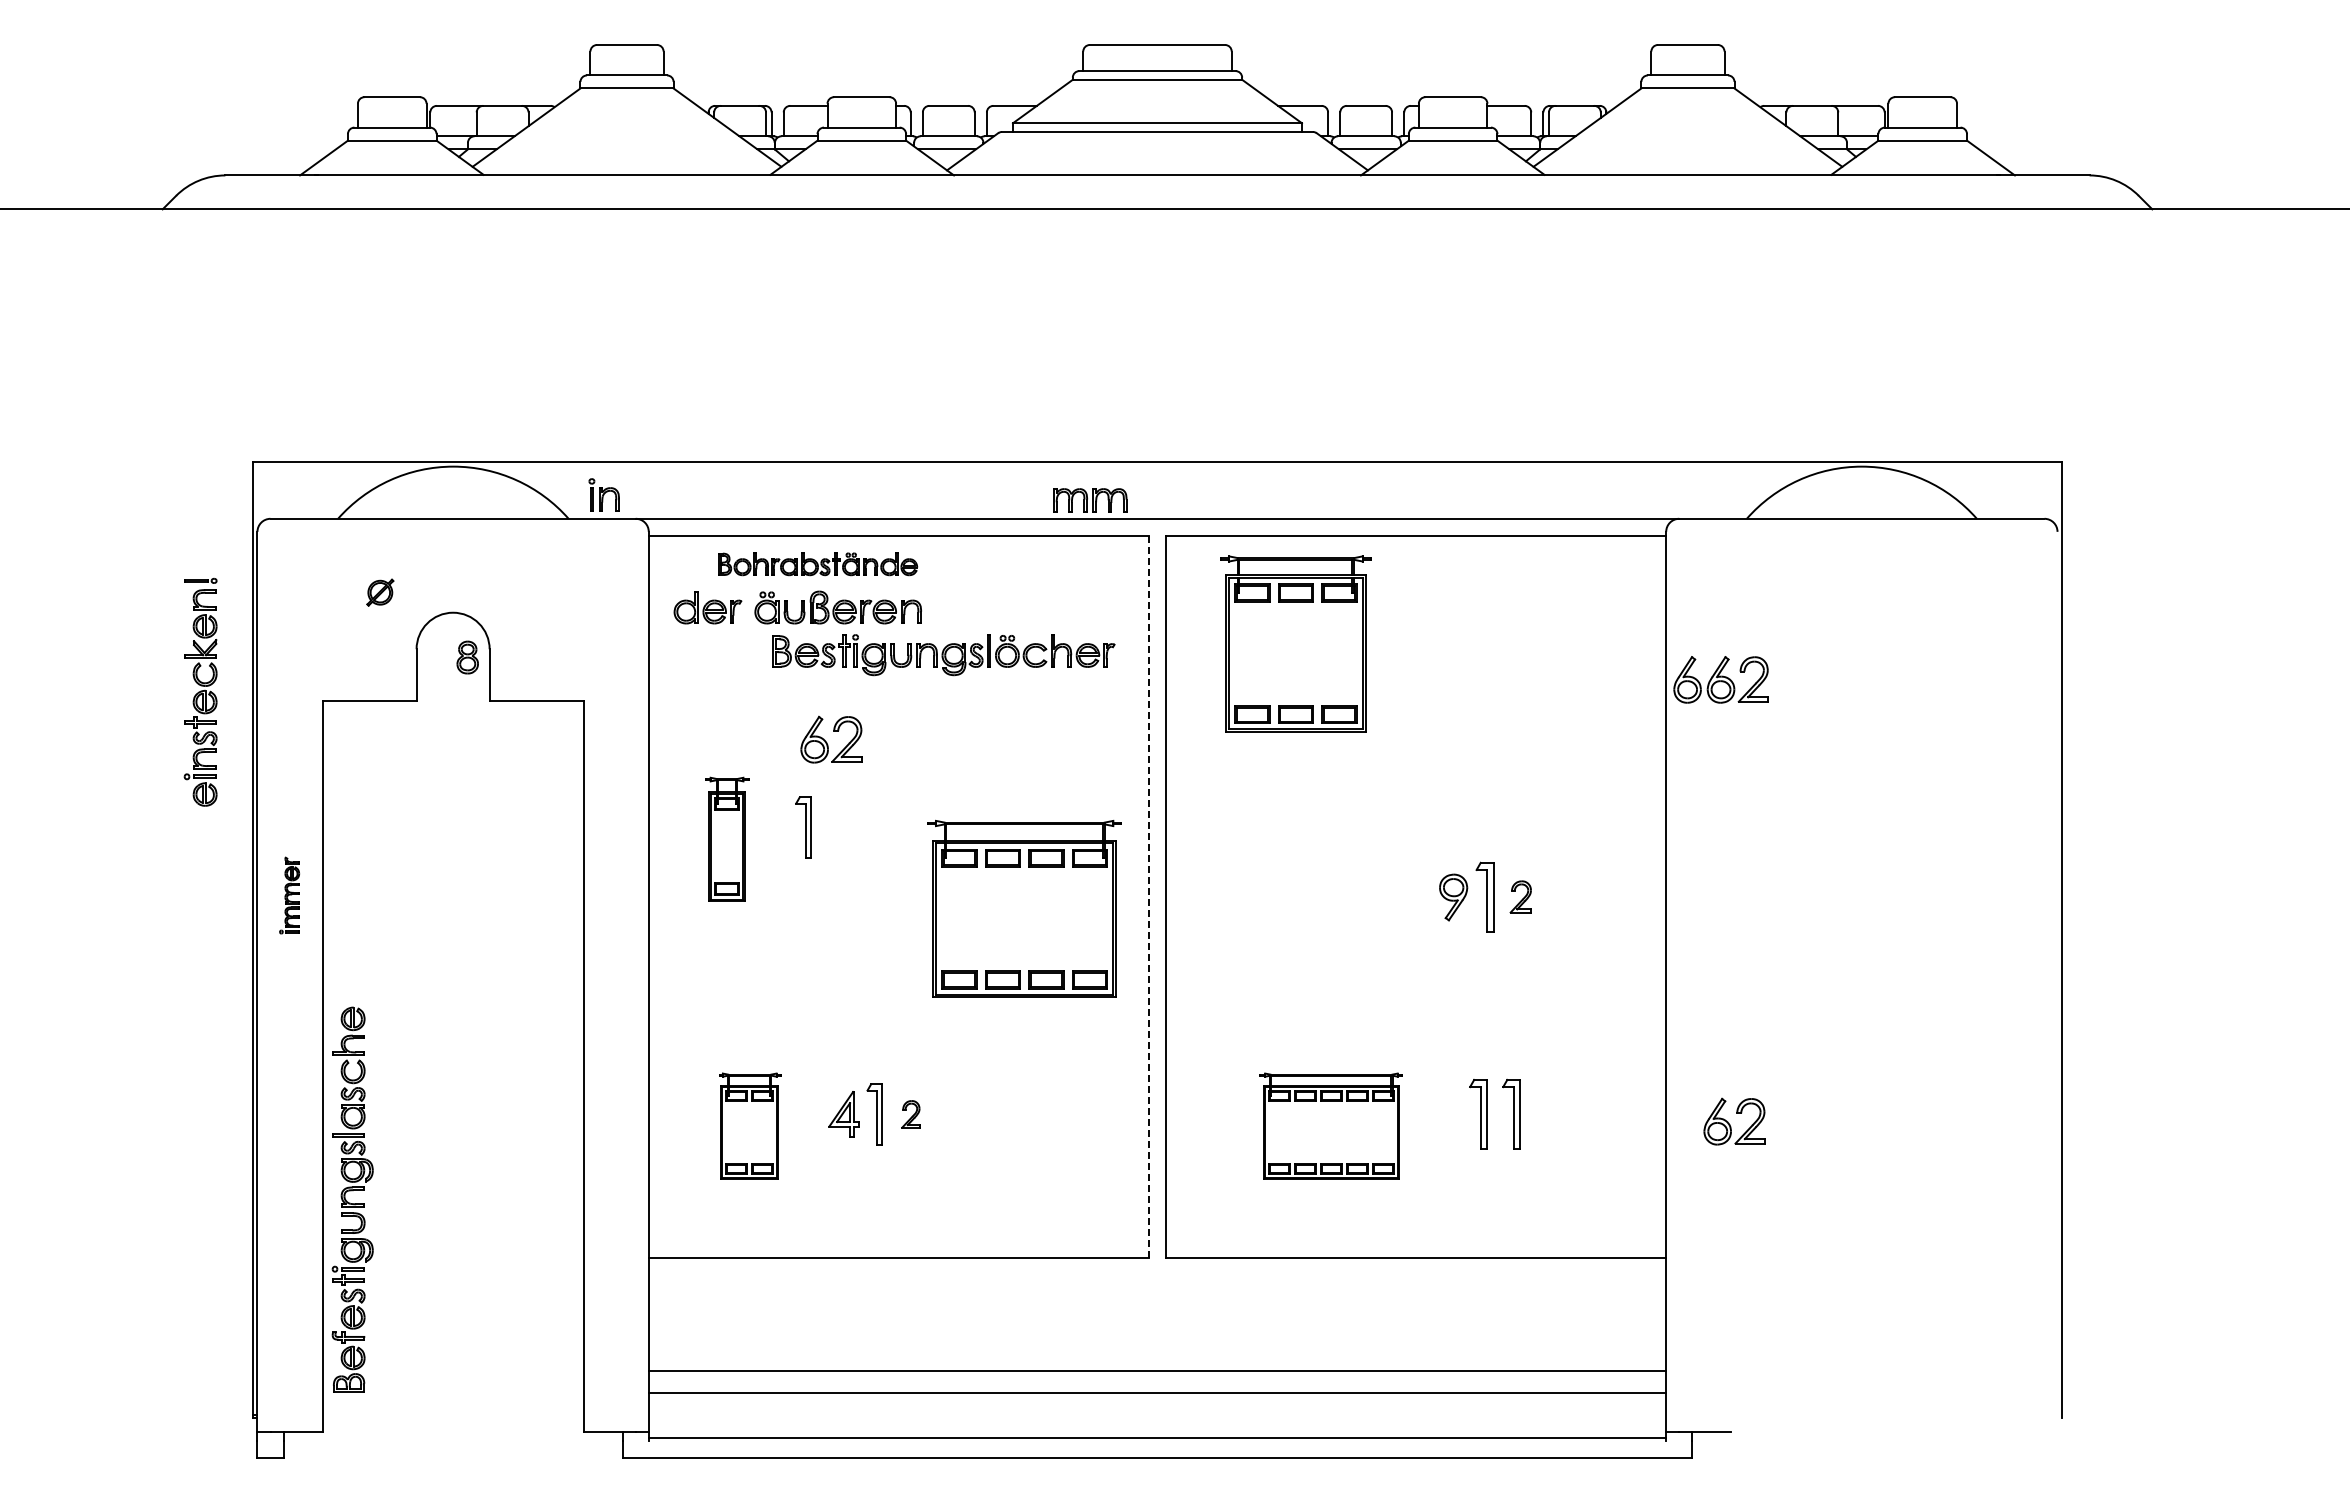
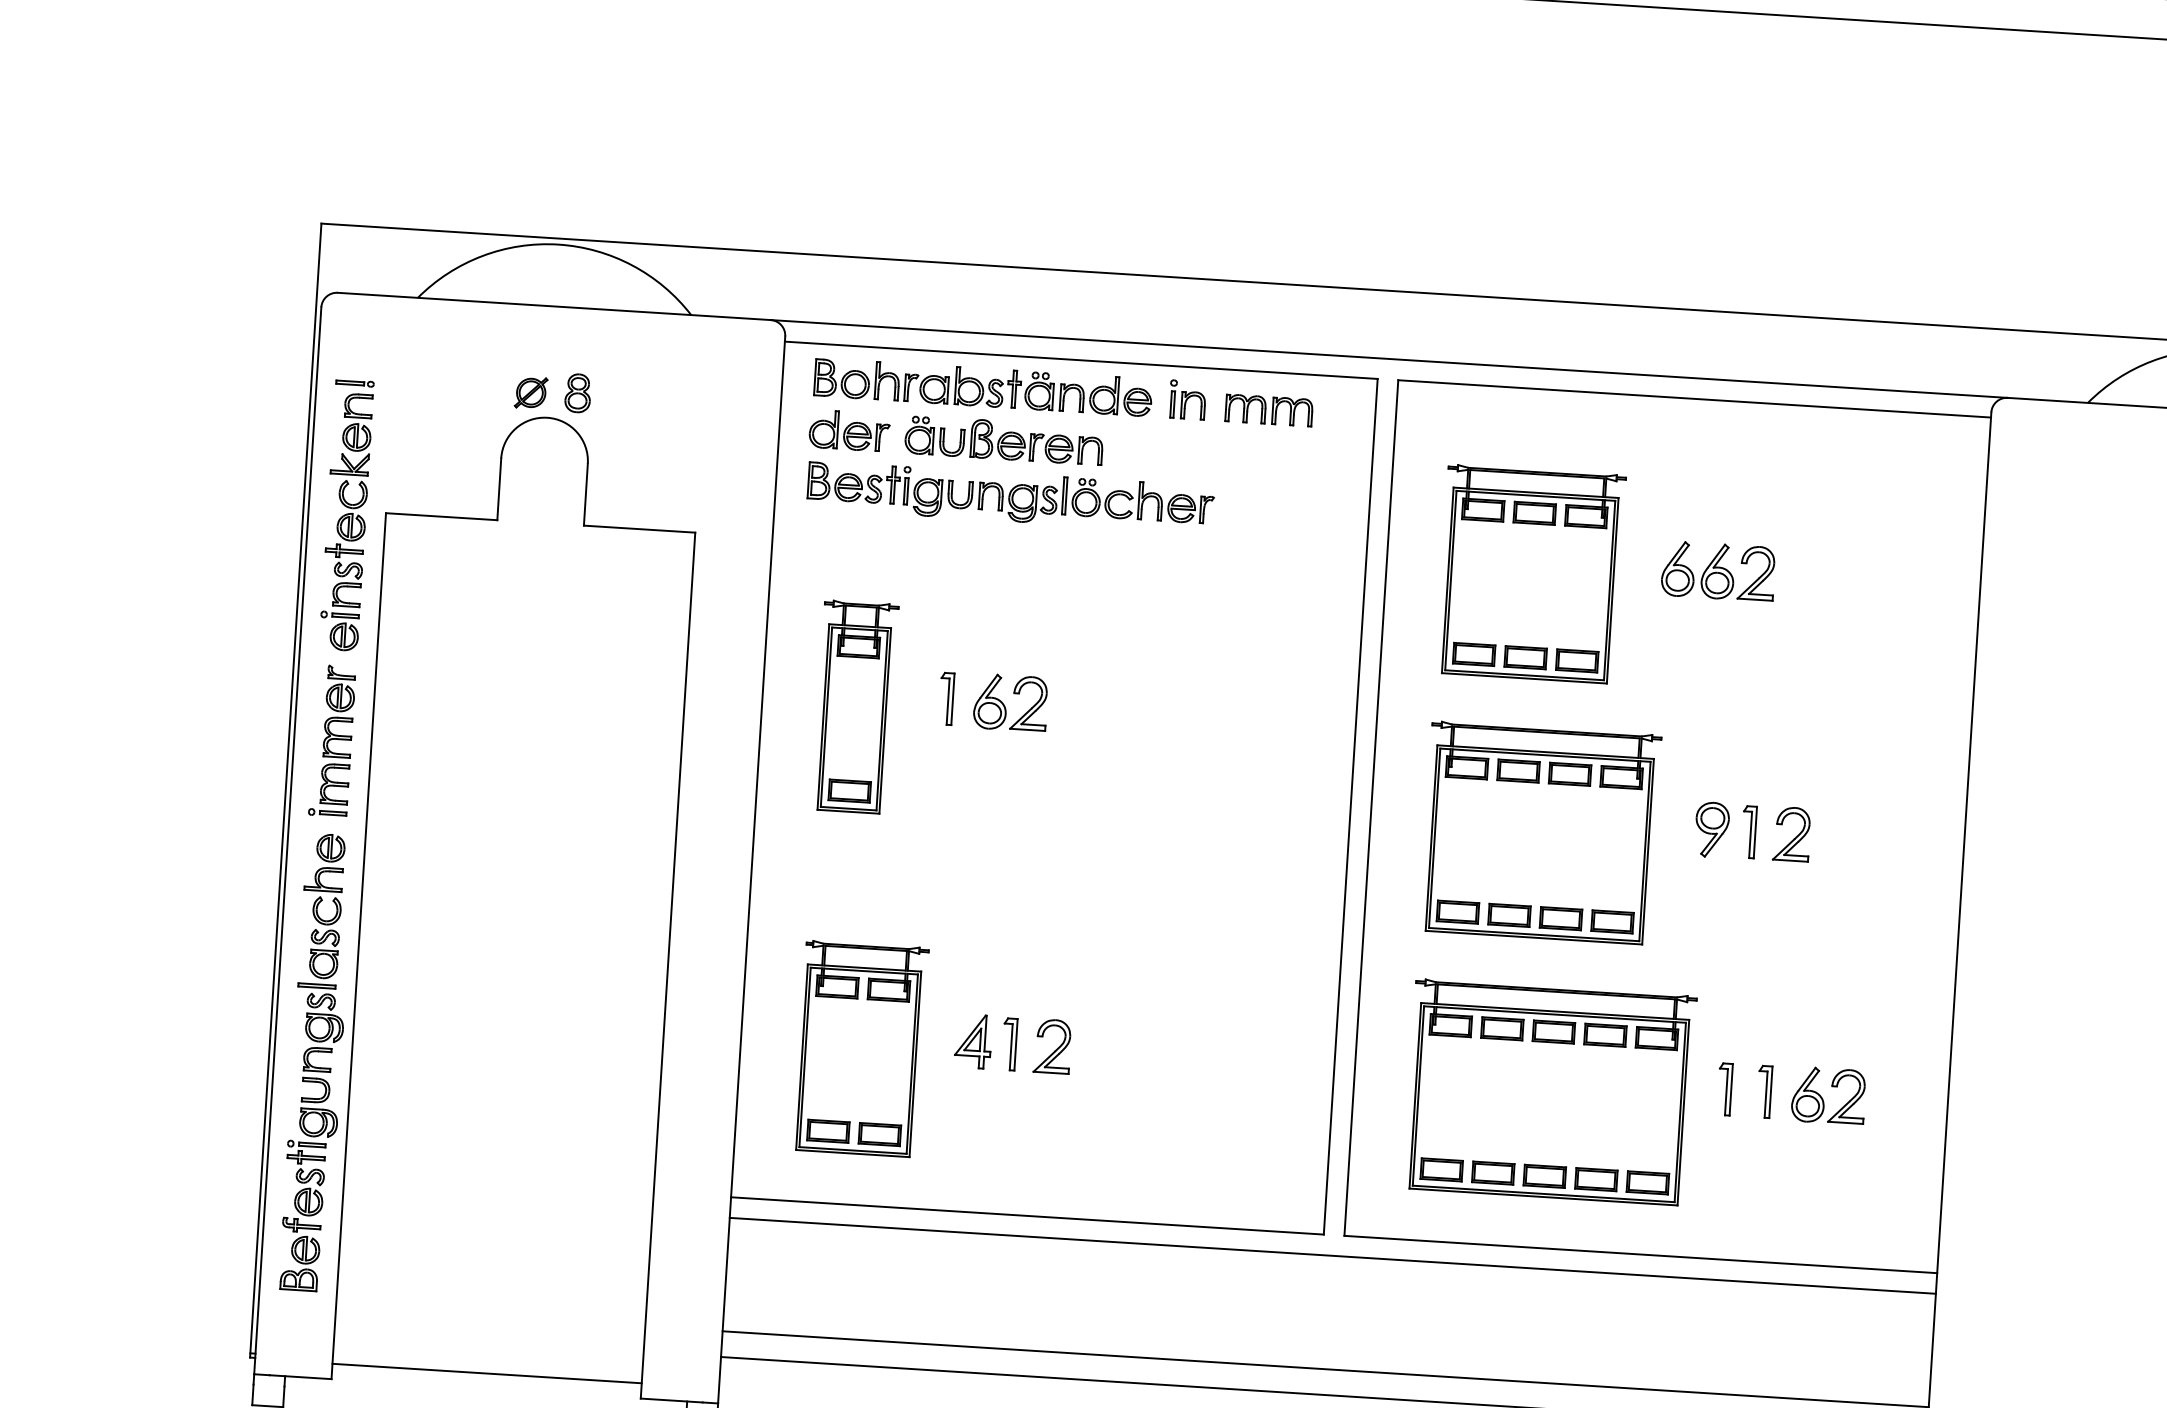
part: (603, 494) -> (1186, 399), moved
part: (1090, 500) -> (1269, 410), moved
part: (817, 563) -> (982, 386), size x1.43
part: (380, 592) -> (531, 392), moved
part: (1295, 643) -> (1530, 573), moved
part: (943, 655) -> (1010, 497), moved
part: (467, 657) -> (577, 393), moved
part: (1720, 679) -> (1717, 570), moved
part: (200, 692) -> (346, 515), moved
part: (831, 739) -> (1010, 702), moved
part: (803, 827) -> (946, 698), size x0.71
part: (726, 839) -> (854, 706), size x1.43
part: (289, 895) -> (332, 740), size x1.67
part: (1484, 896) -> (1748, 831), size x0.62
part: (1520, 896) -> (1791, 833), size x1.43
line: (1148, 897) -> (1350, 807), dashed -> solid
part: (1024, 908) -> (1540, 832), moved
part: (874, 1114) -> (1009, 1044), size x0.71
part: (910, 1114) -> (1052, 1046), size x1.67
part: (1477, 1114) -> (1724, 1088), size x0.62
part: (1511, 1114) -> (1764, 1091), size x0.62
part: (1734, 1121) -> (1828, 1095), moved
part: (750, 1126) -> (861, 1049), size x1.67
part: (1331, 1126) -> (1550, 1092), size x1.67
part: (352, 1199) -> (316, 1062), moved
line: (1157, 1275) -> (1332, 1255), added
line: (452, 1418) -> (486, 1372), added

